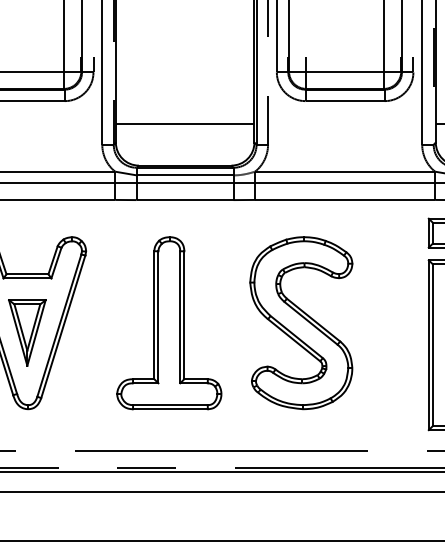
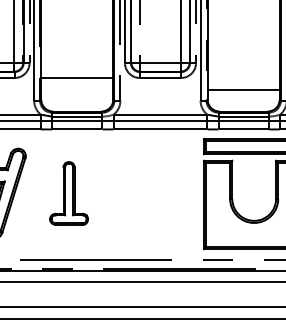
line: (185, 125) -> (77, 78), moved
part: (168, 323) -> (68, 193), size x0.7
part: (300, 323) -> (137, 193), removed

